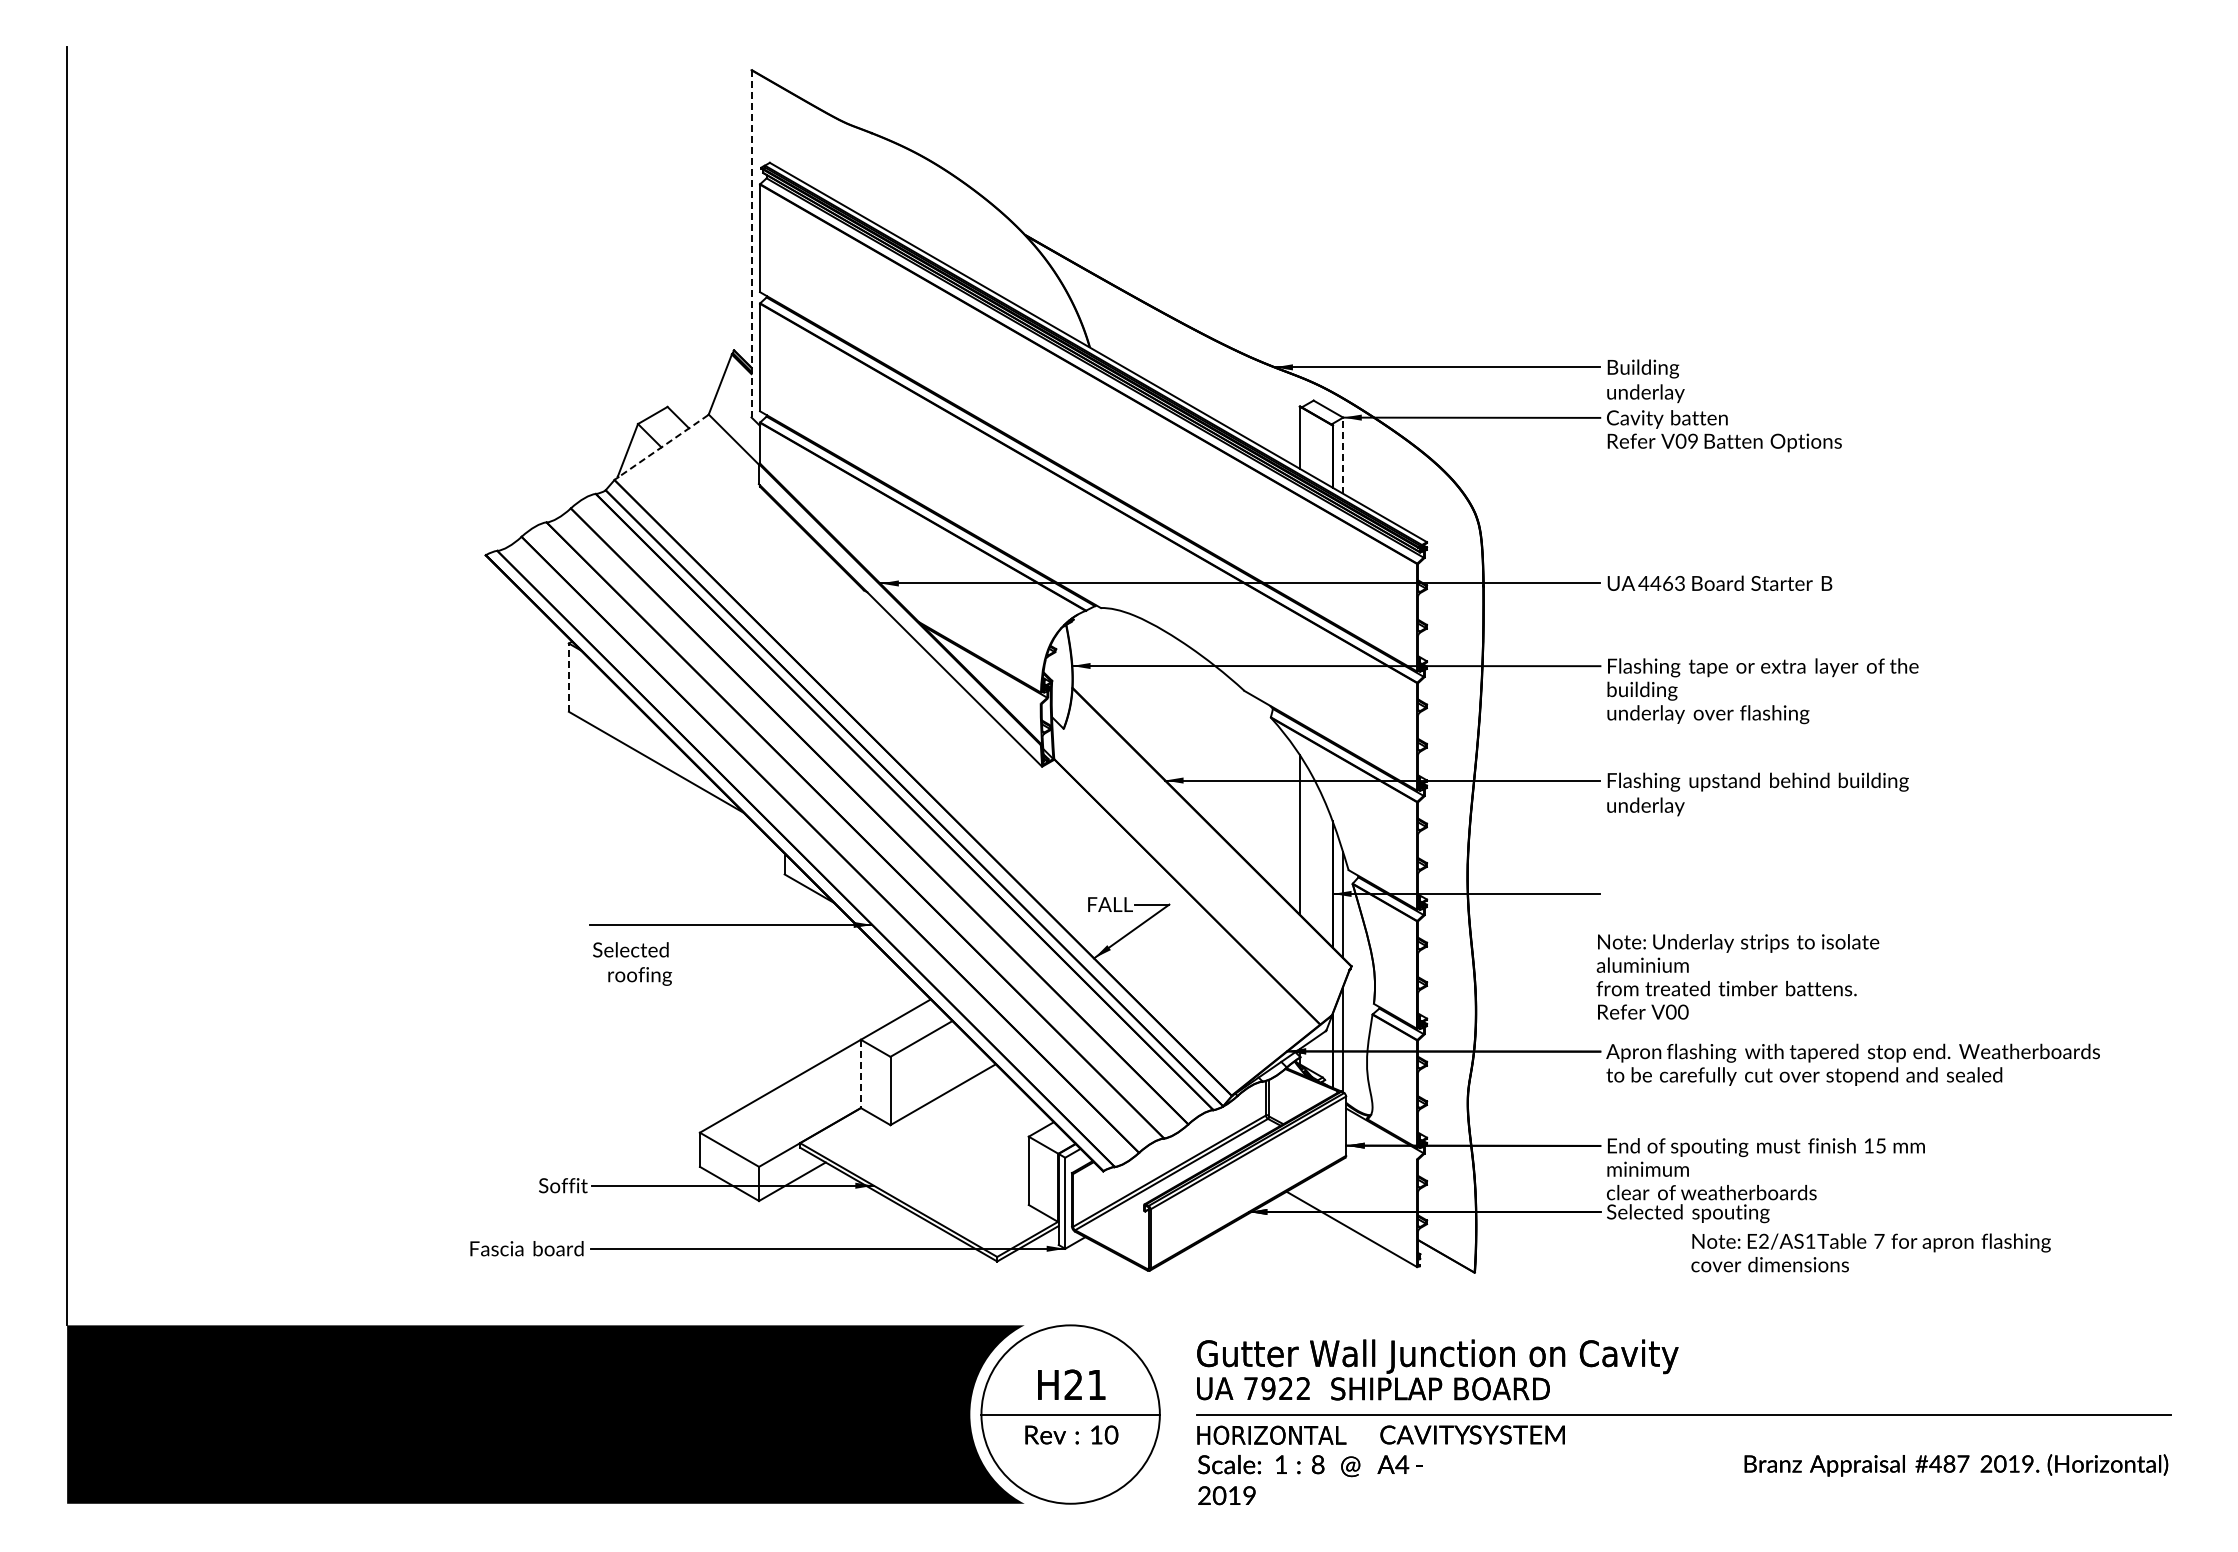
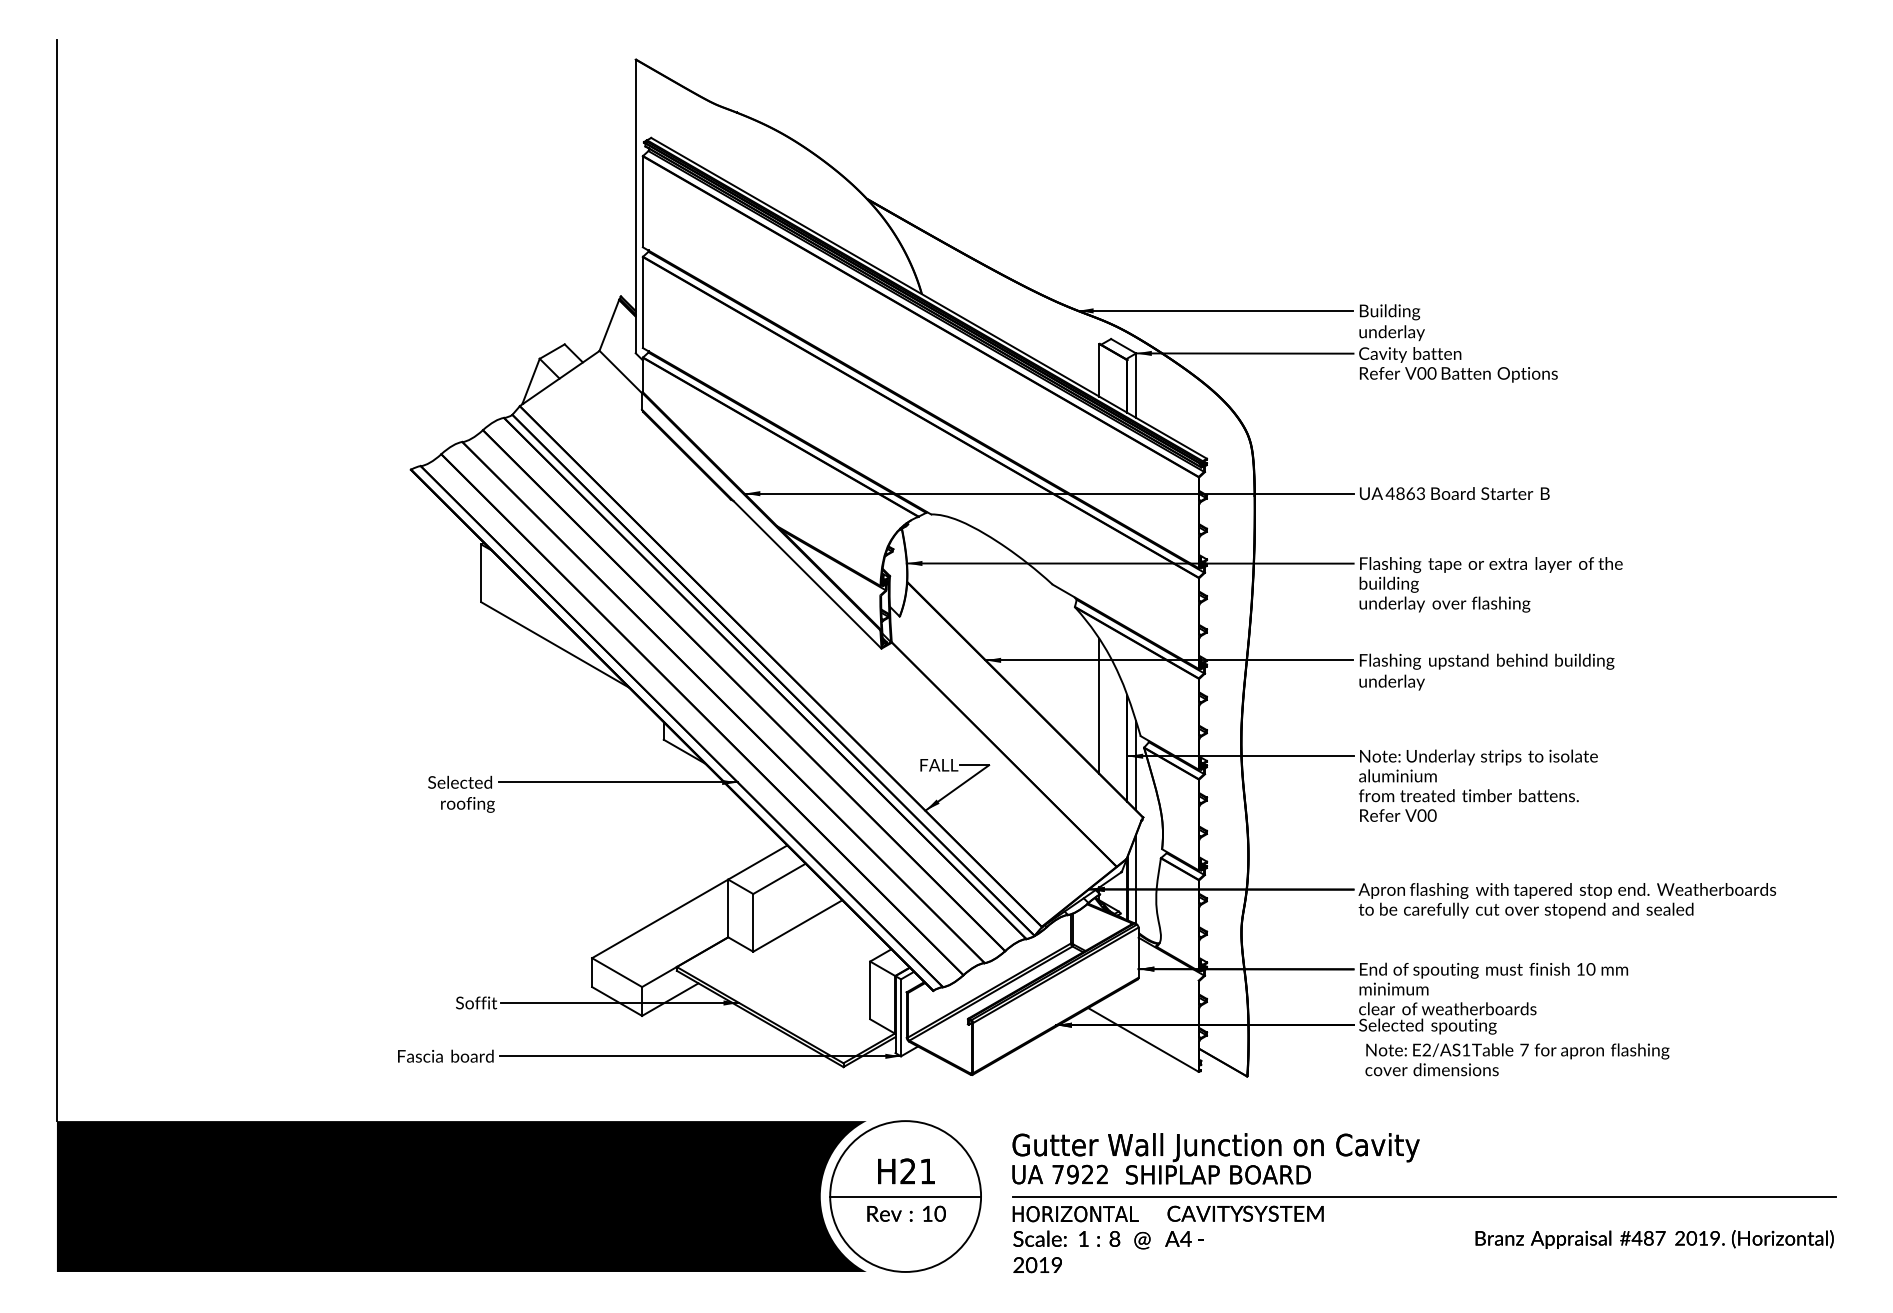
line: (751, 243) -> (635, 206), dashed -> solid
text: (1692, 441) -> (1431, 373), V09 -> V00
line: (661, 447) -> (559, 378), dashed -> solid
line: (1343, 455) -> (1136, 385), dashed -> solid
text: (1655, 583) -> (1400, 493), 4463 -> 4863
line: (568, 677) -> (480, 573), dashed -> solid
text: (632, 963) -> (461, 793), moved
text: (1737, 976) -> (1478, 785), moved
line: (860, 1074) -> (727, 908), dashed -> solid
text: (1880, 1145) -> (1590, 968), 15 -> 10
text: (1870, 1252) -> (1516, 1059), moved

